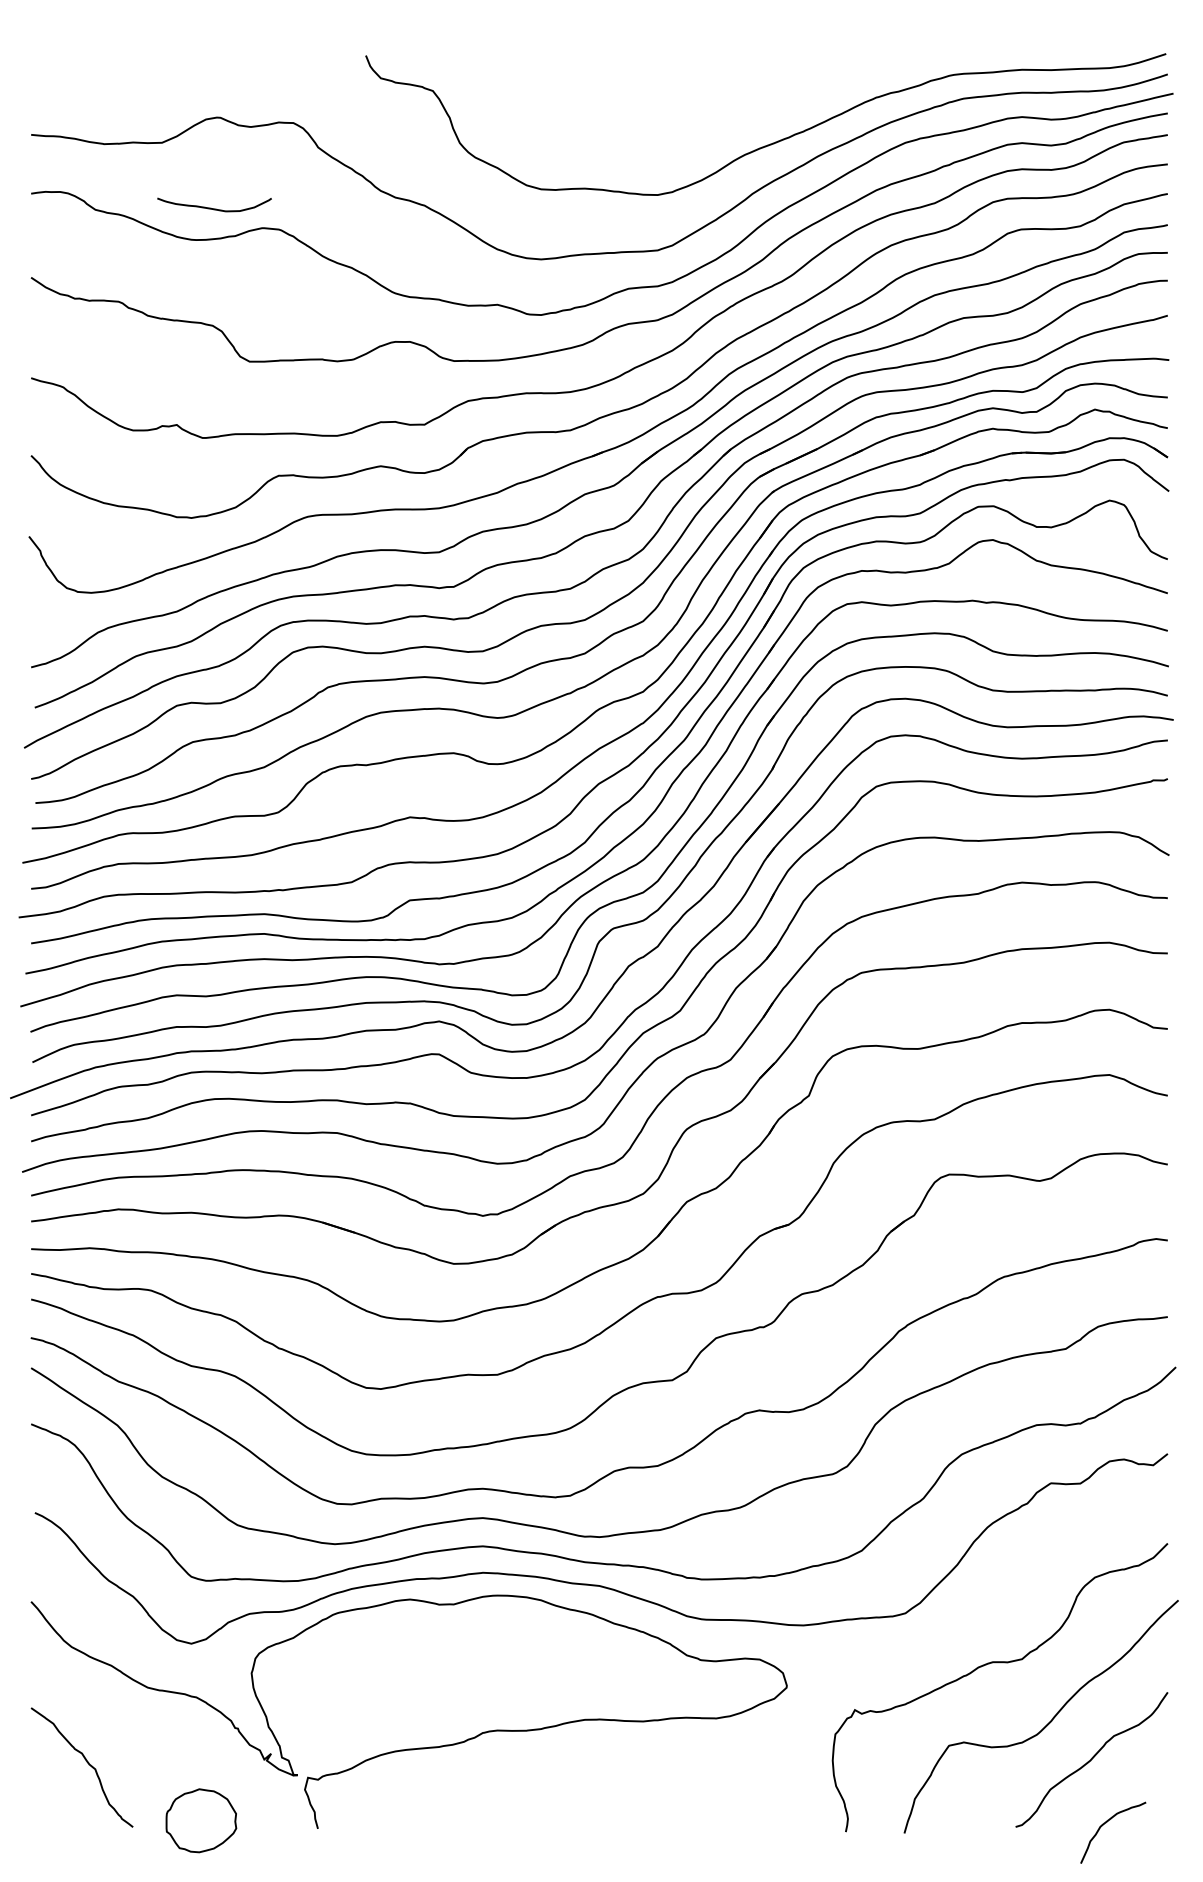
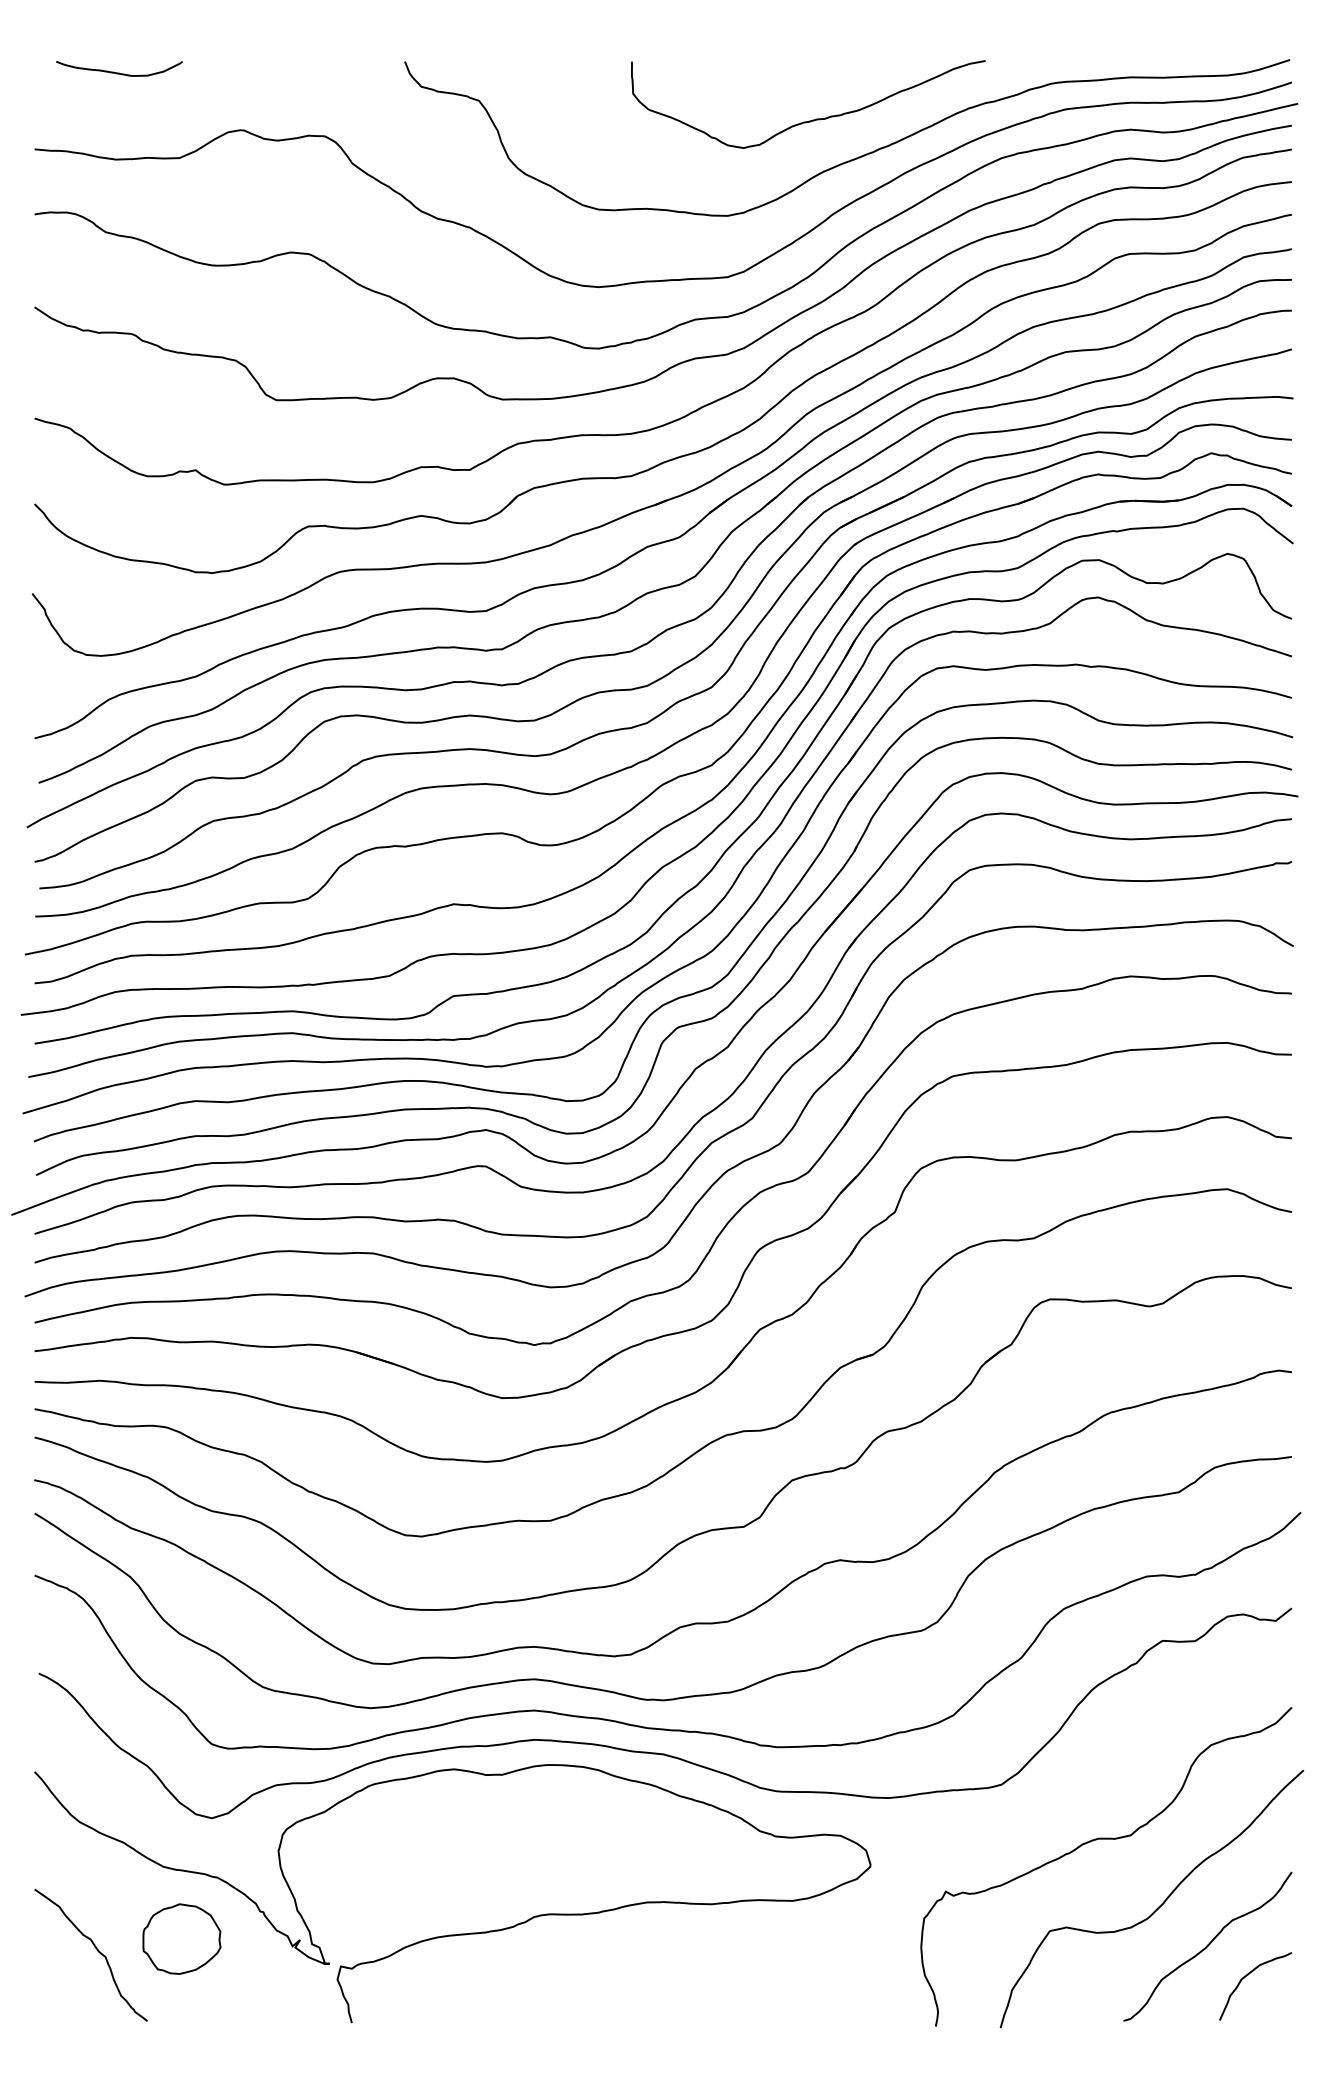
curve: (734, 107) -> (812, 119), added
curve: (214, 208) -> (119, 72), moved
part: (200, 1820) -> (181, 1938), moved
curve: (1106, 1822) -> (1248, 1975), moved

